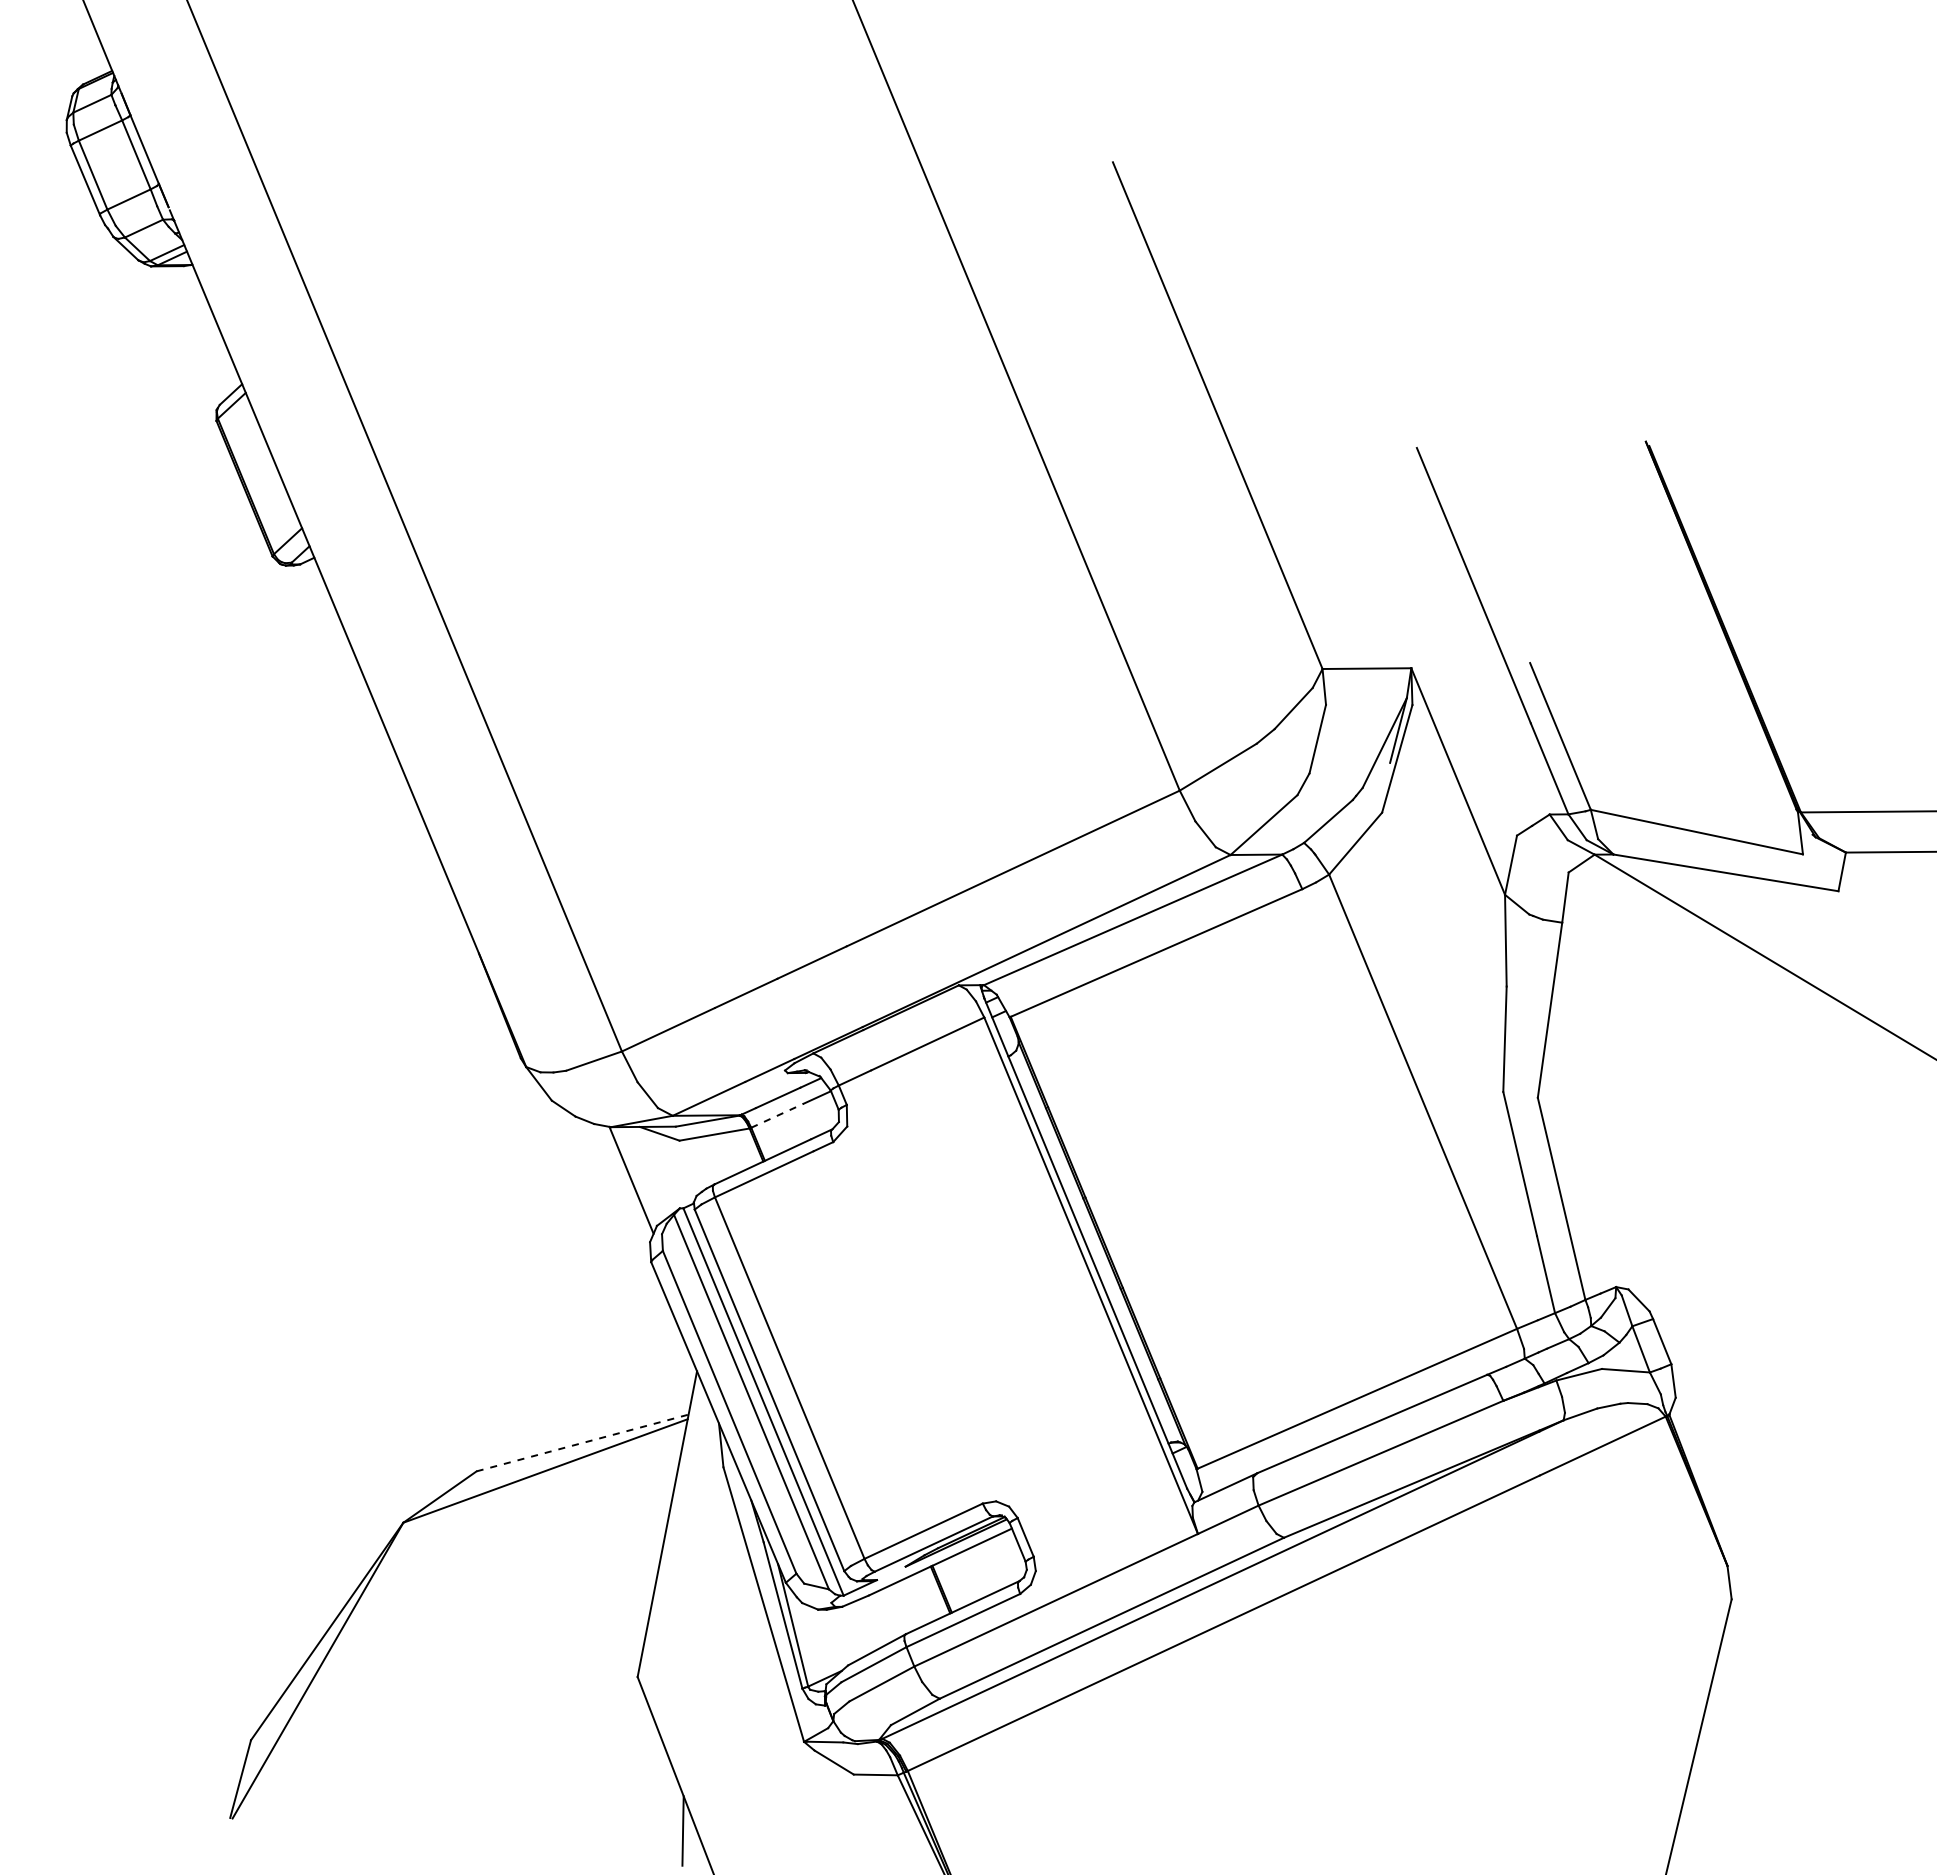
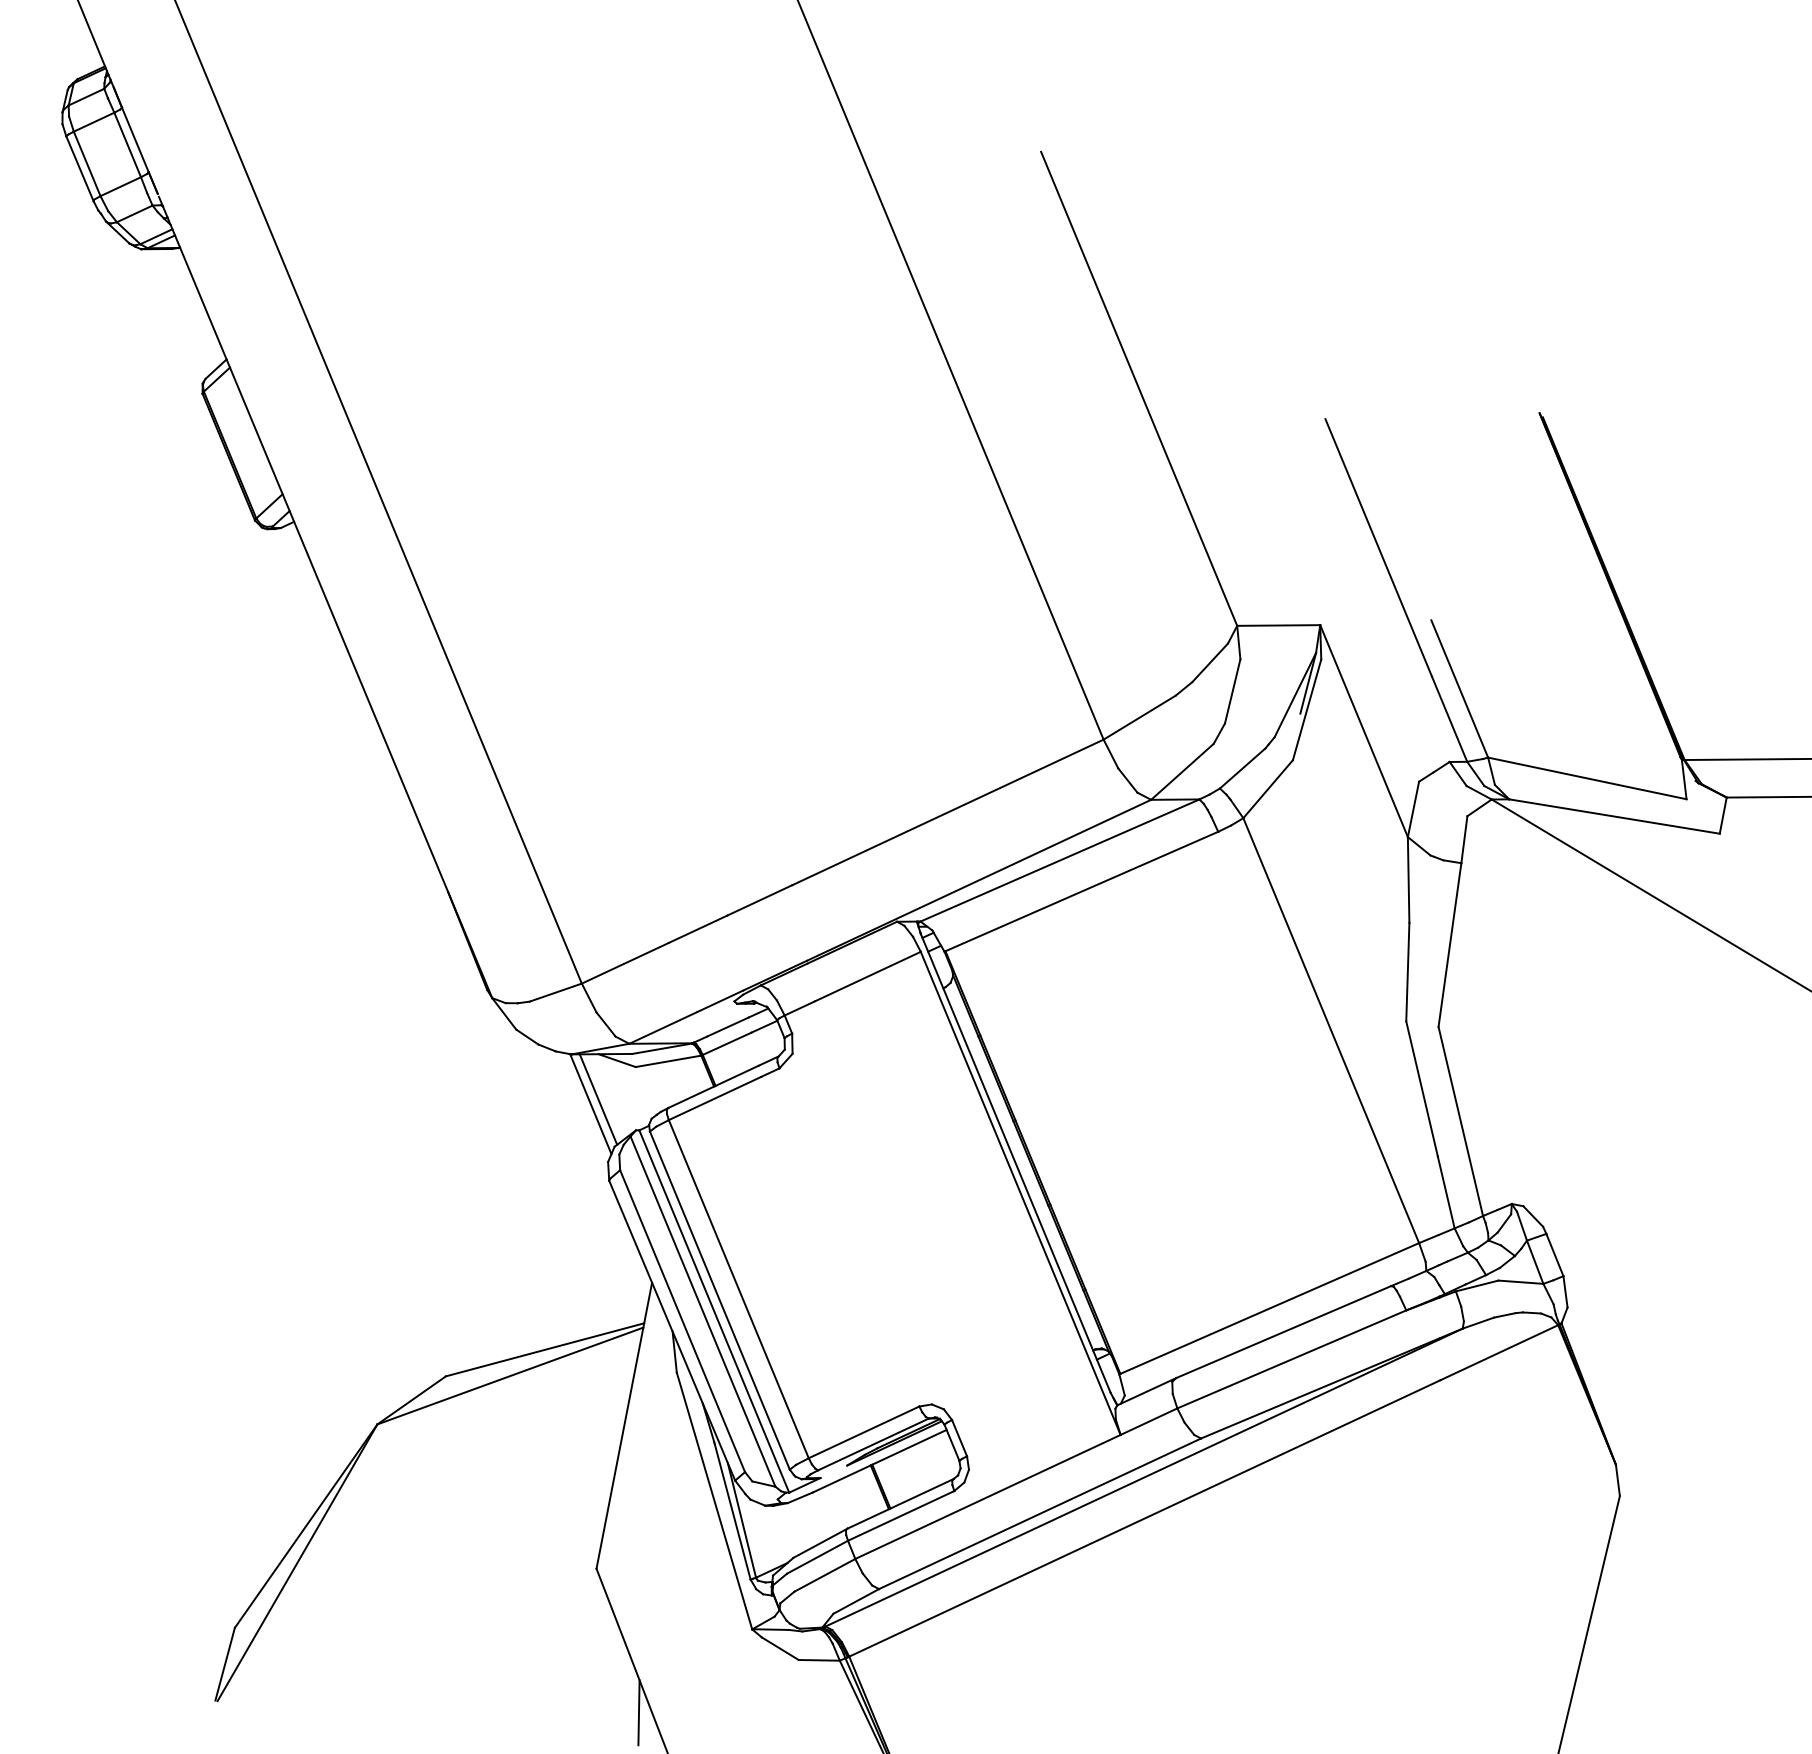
line: (777, 1115) -> (727, 1043), dashed -> solid
line: (639, 1175) -> (598, 1099), added
line: (582, 1442) -> (544, 1349), dashed -> solid

